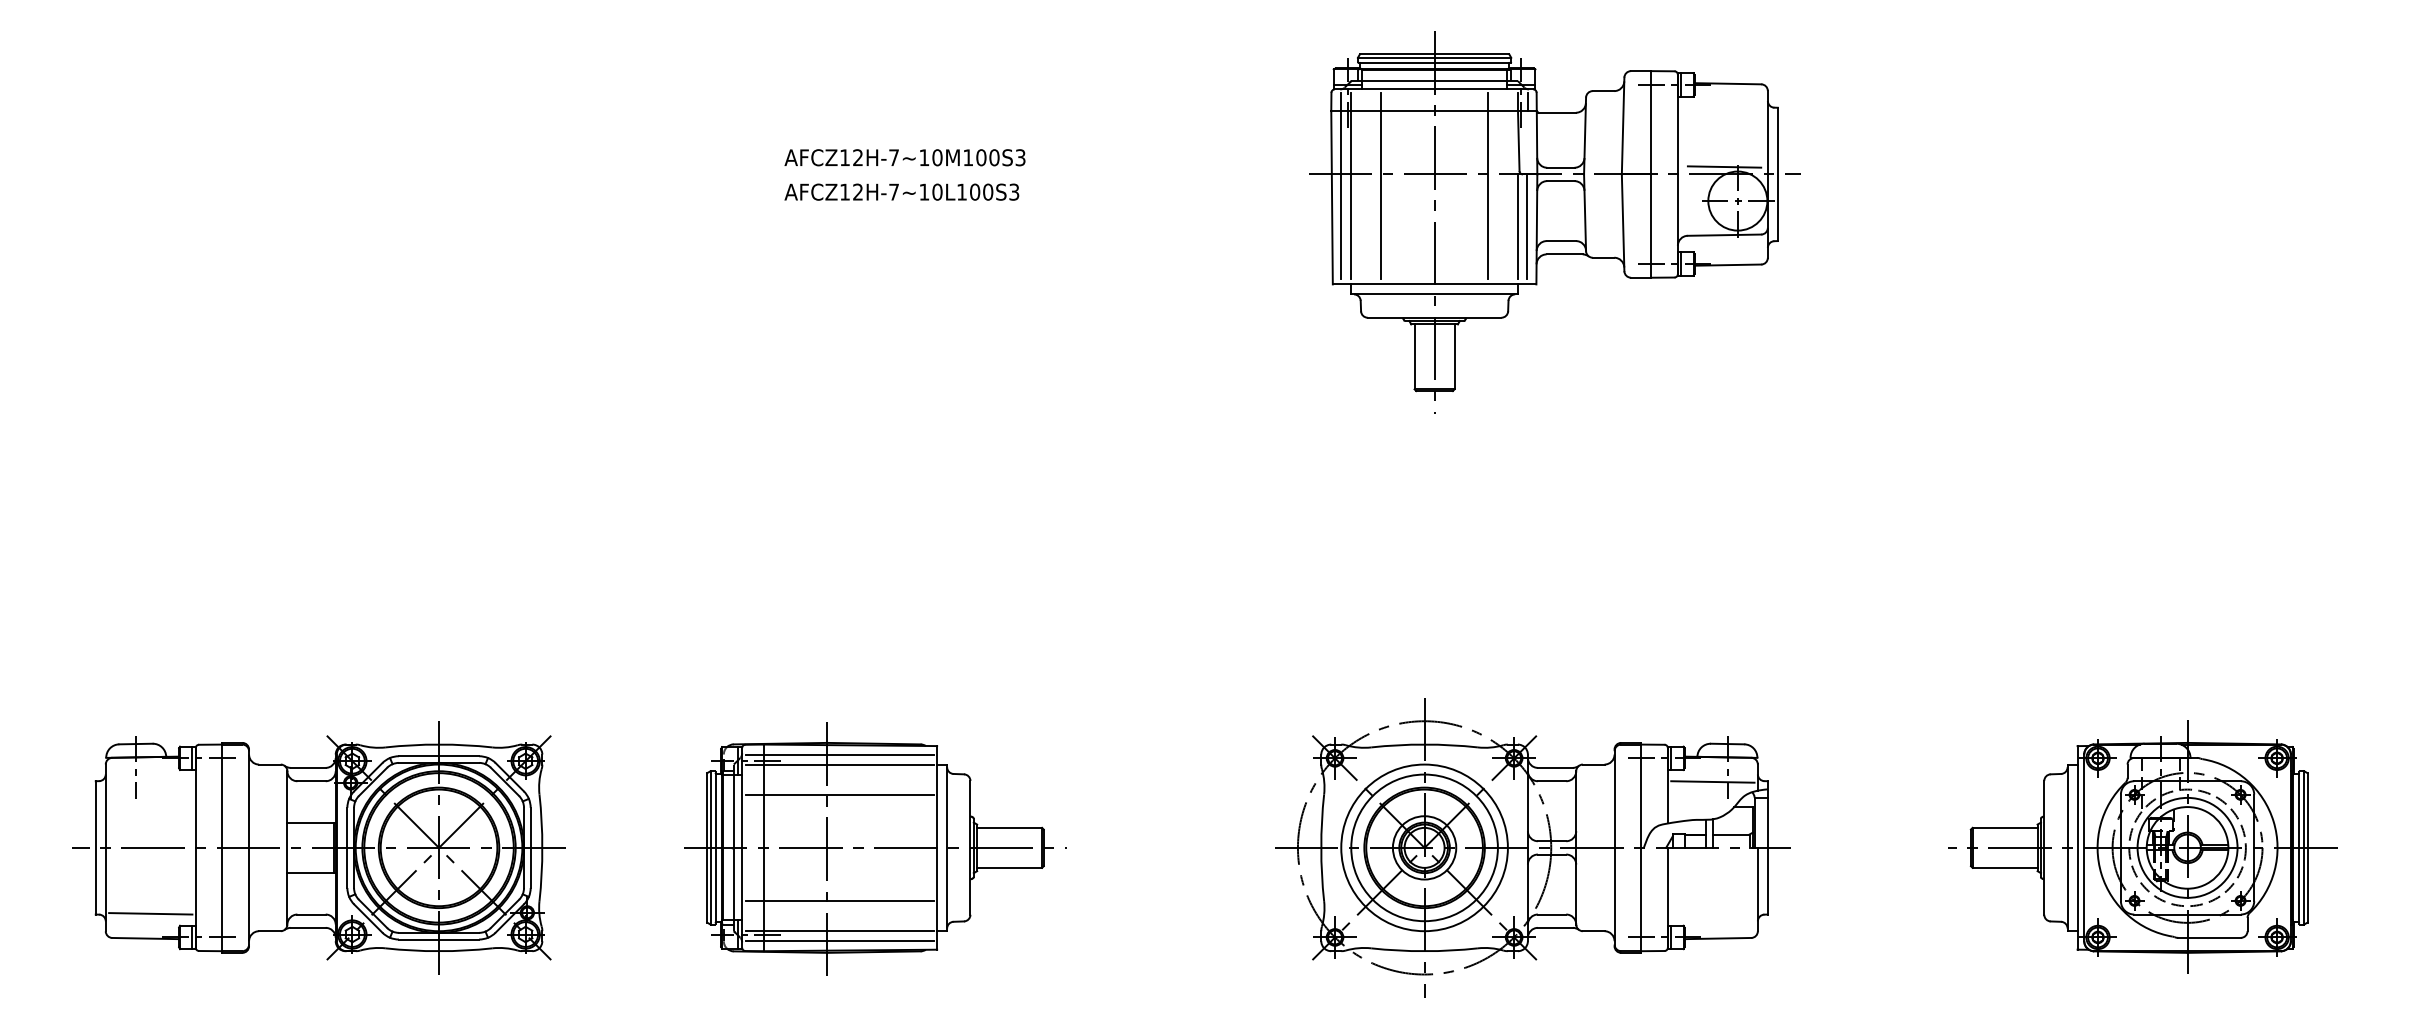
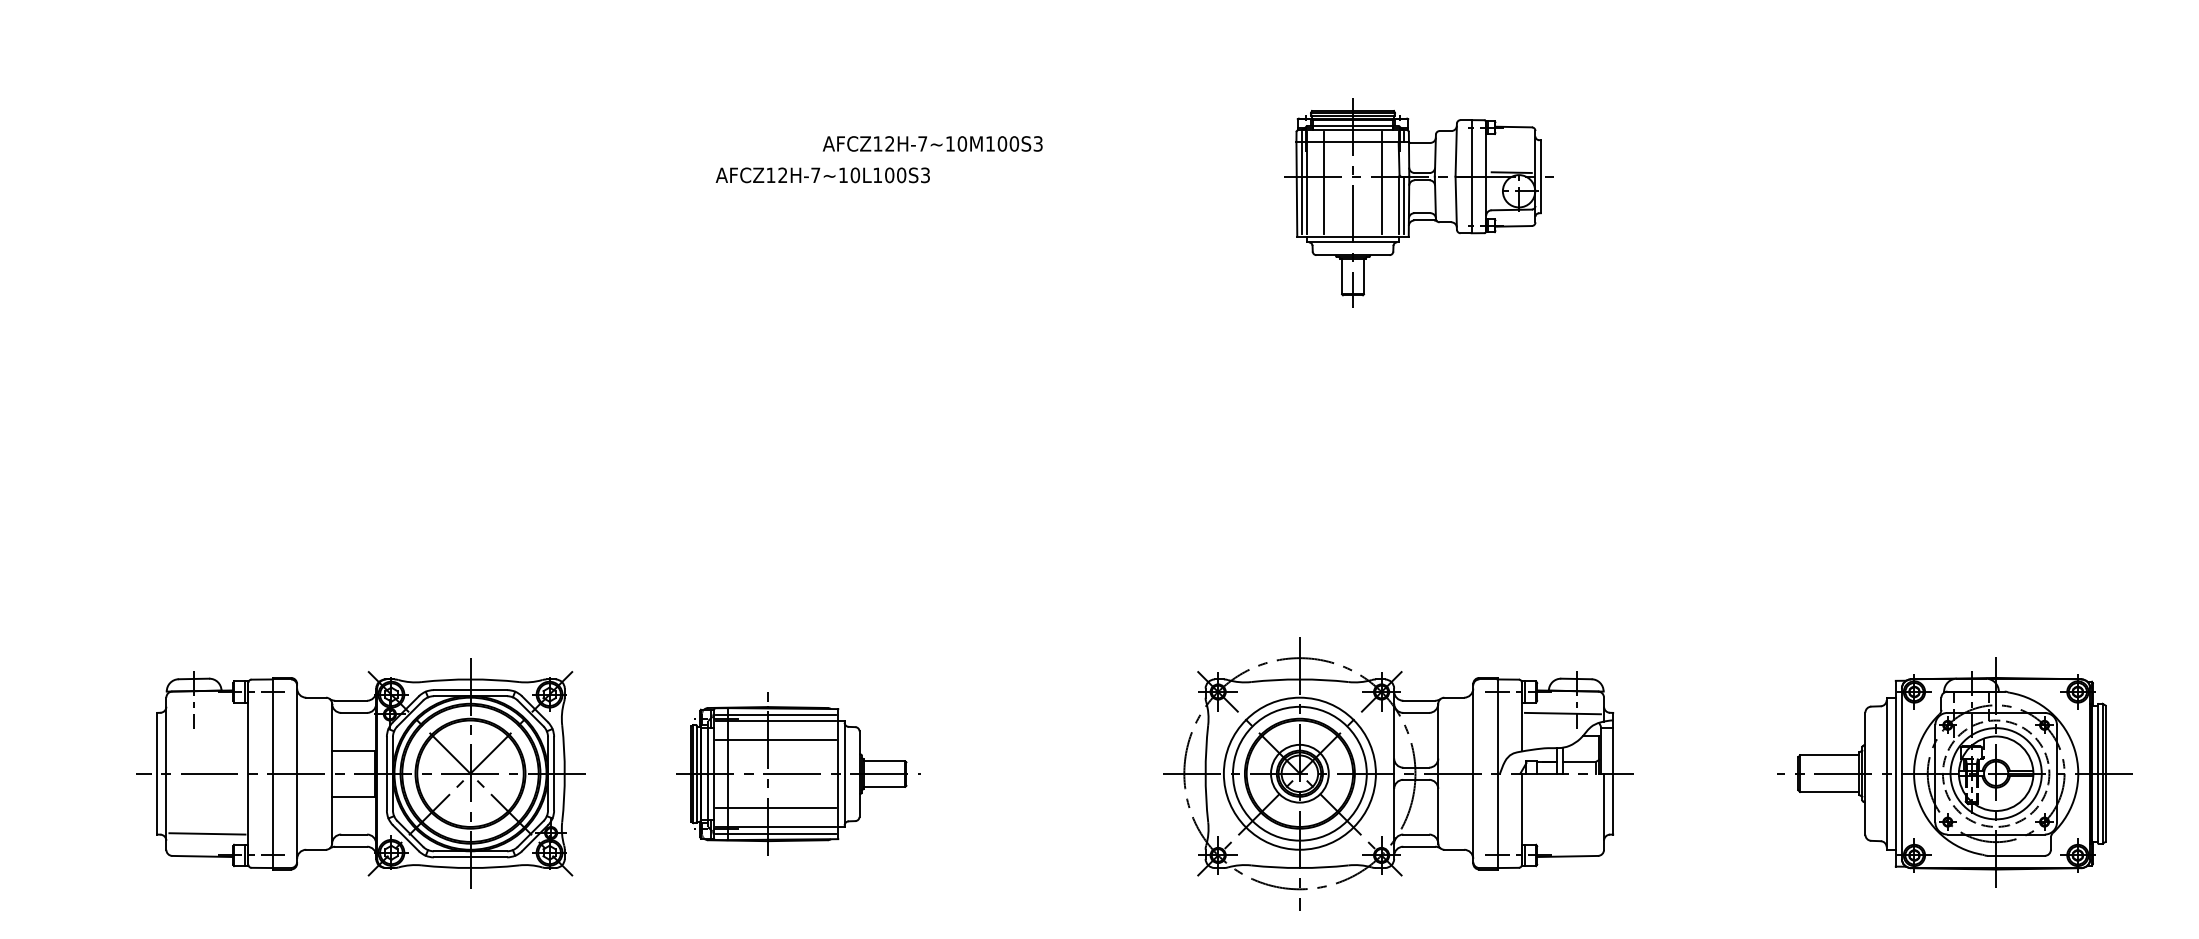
text: (904, 157) -> (932, 143), moved
part: (1554, 221) -> (1418, 202), size x0.6
part: (318, 847) -> (360, 773), moved
part: (875, 848) -> (798, 774), size x0.7

